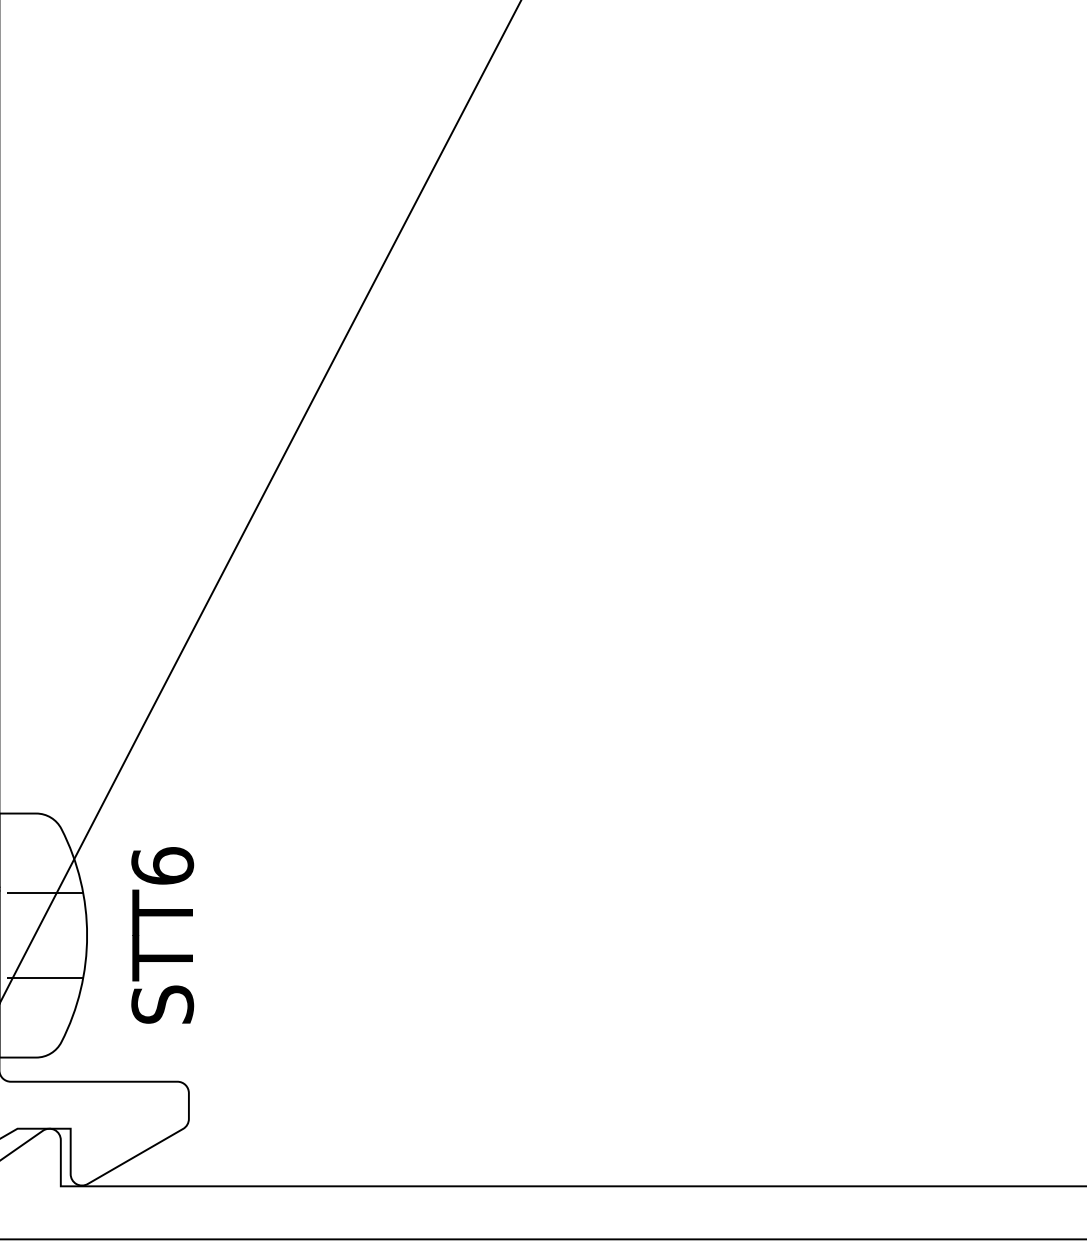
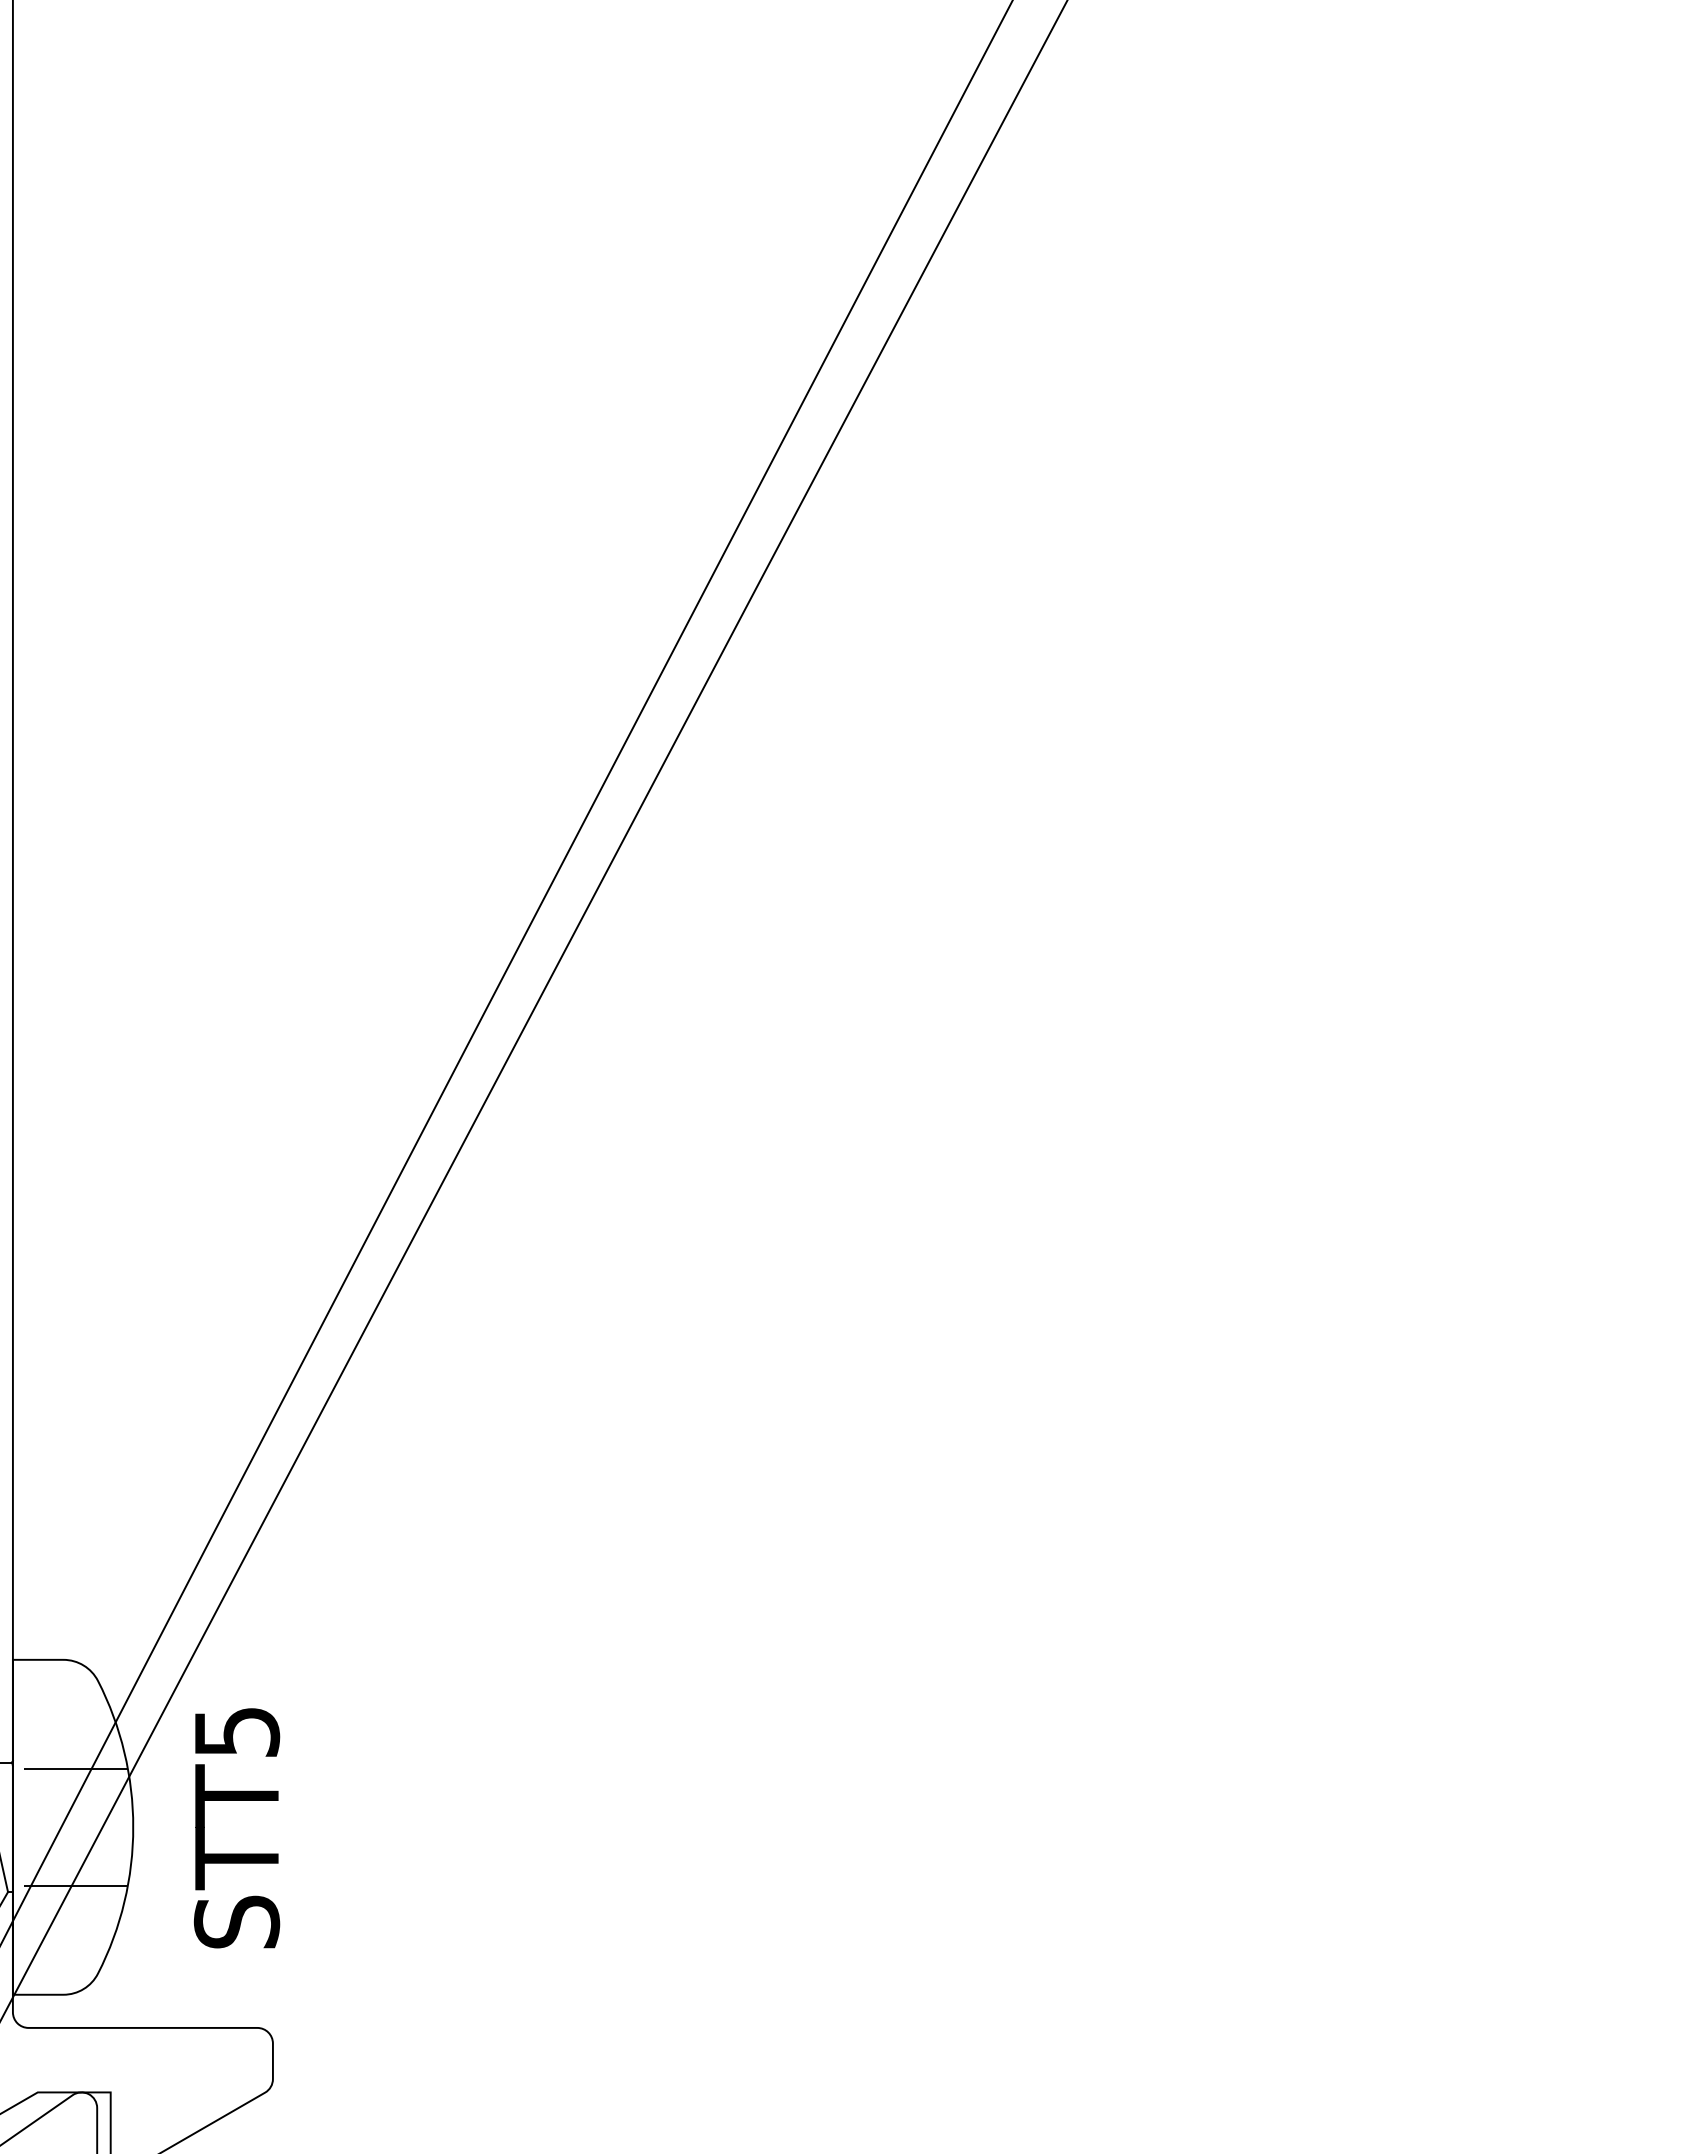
text: (162, 865) -> (236, 1731), STT6 -> STT5

